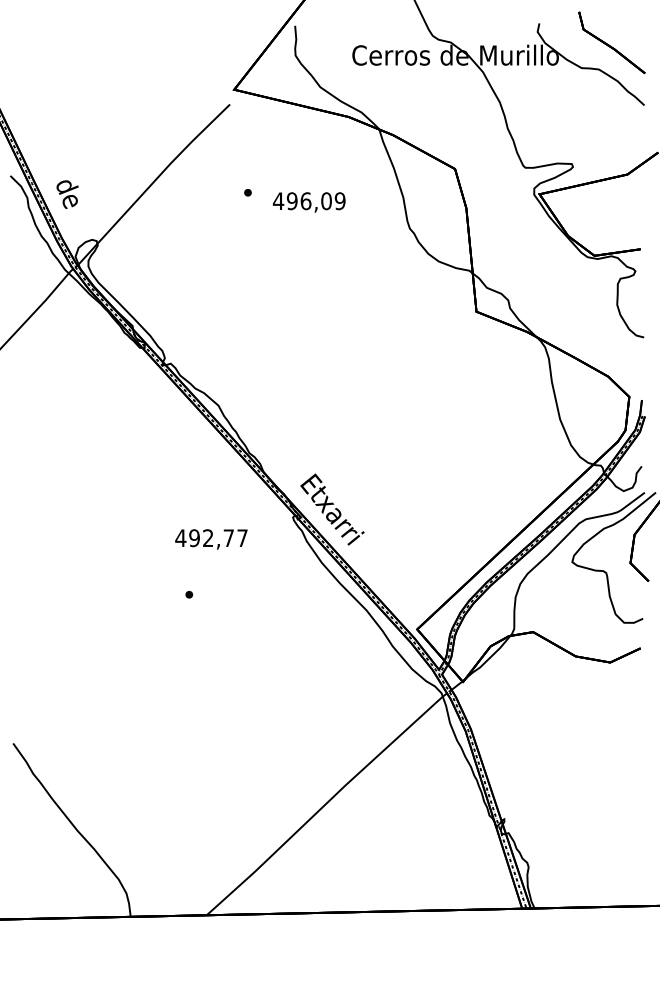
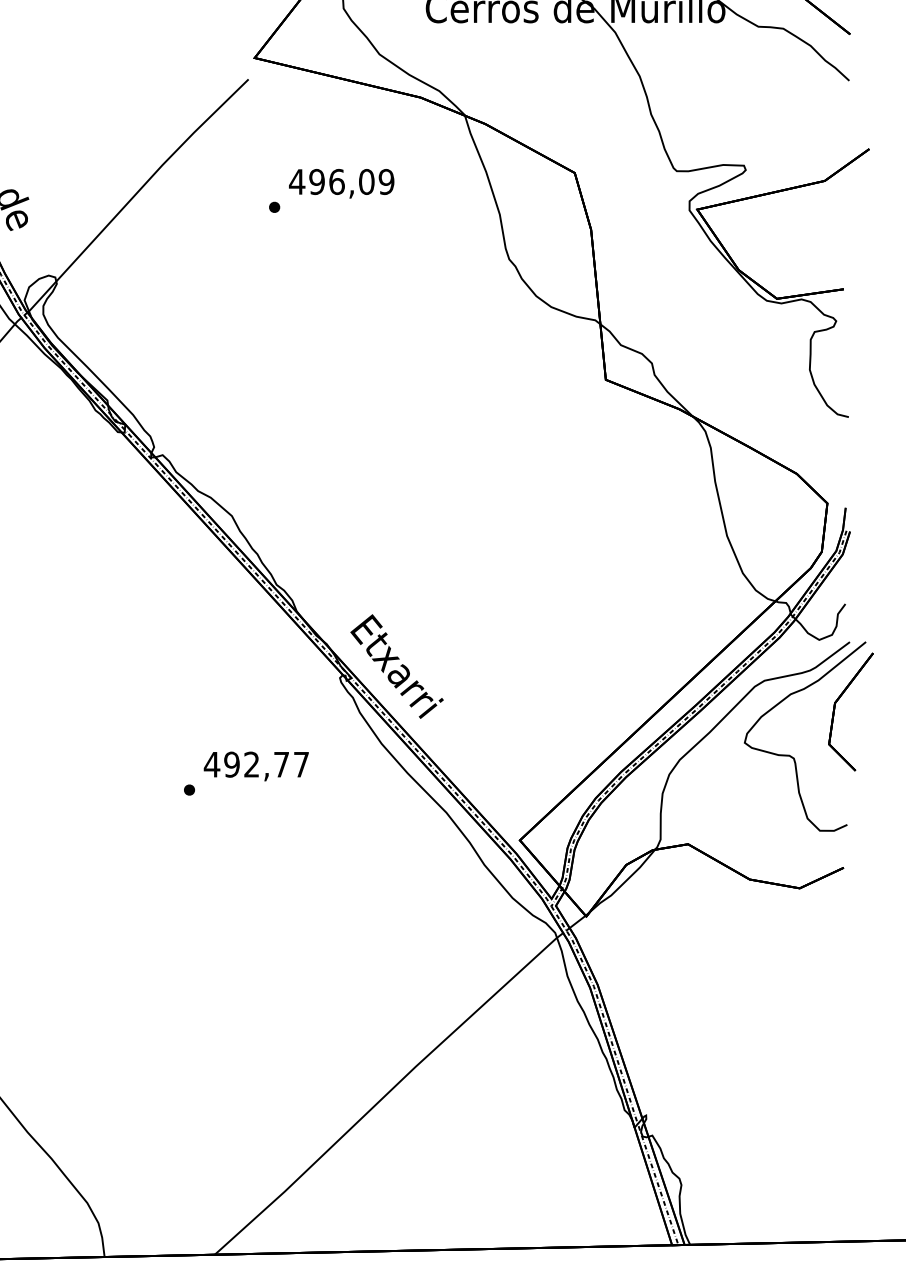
text: (308, 202) -> (340, 183), moved
text: (211, 539) -> (256, 766), moved

